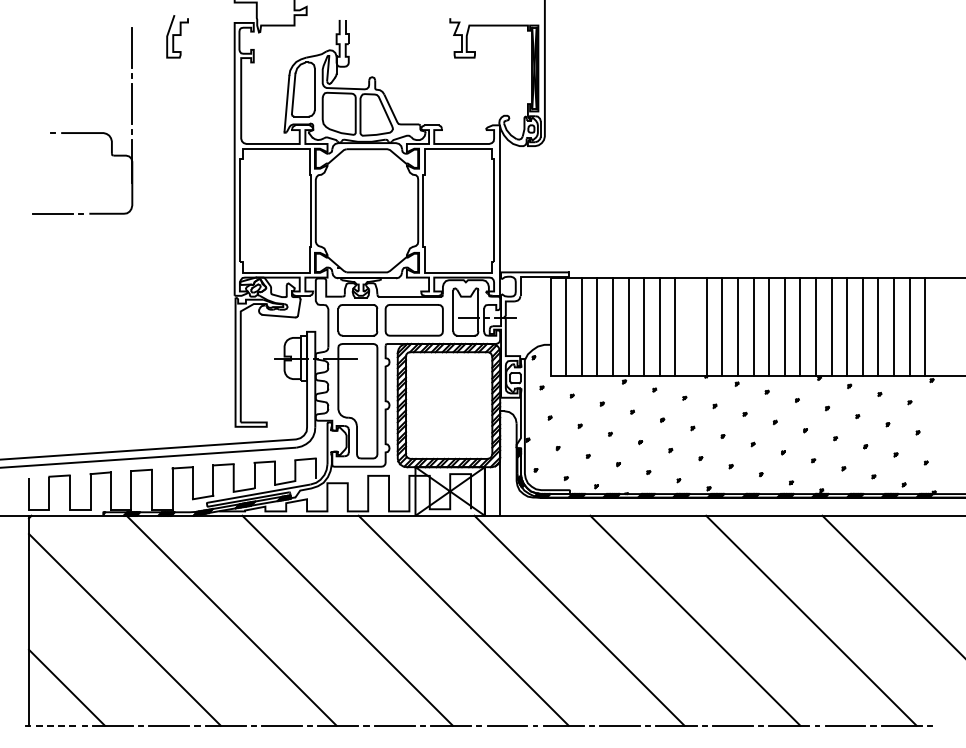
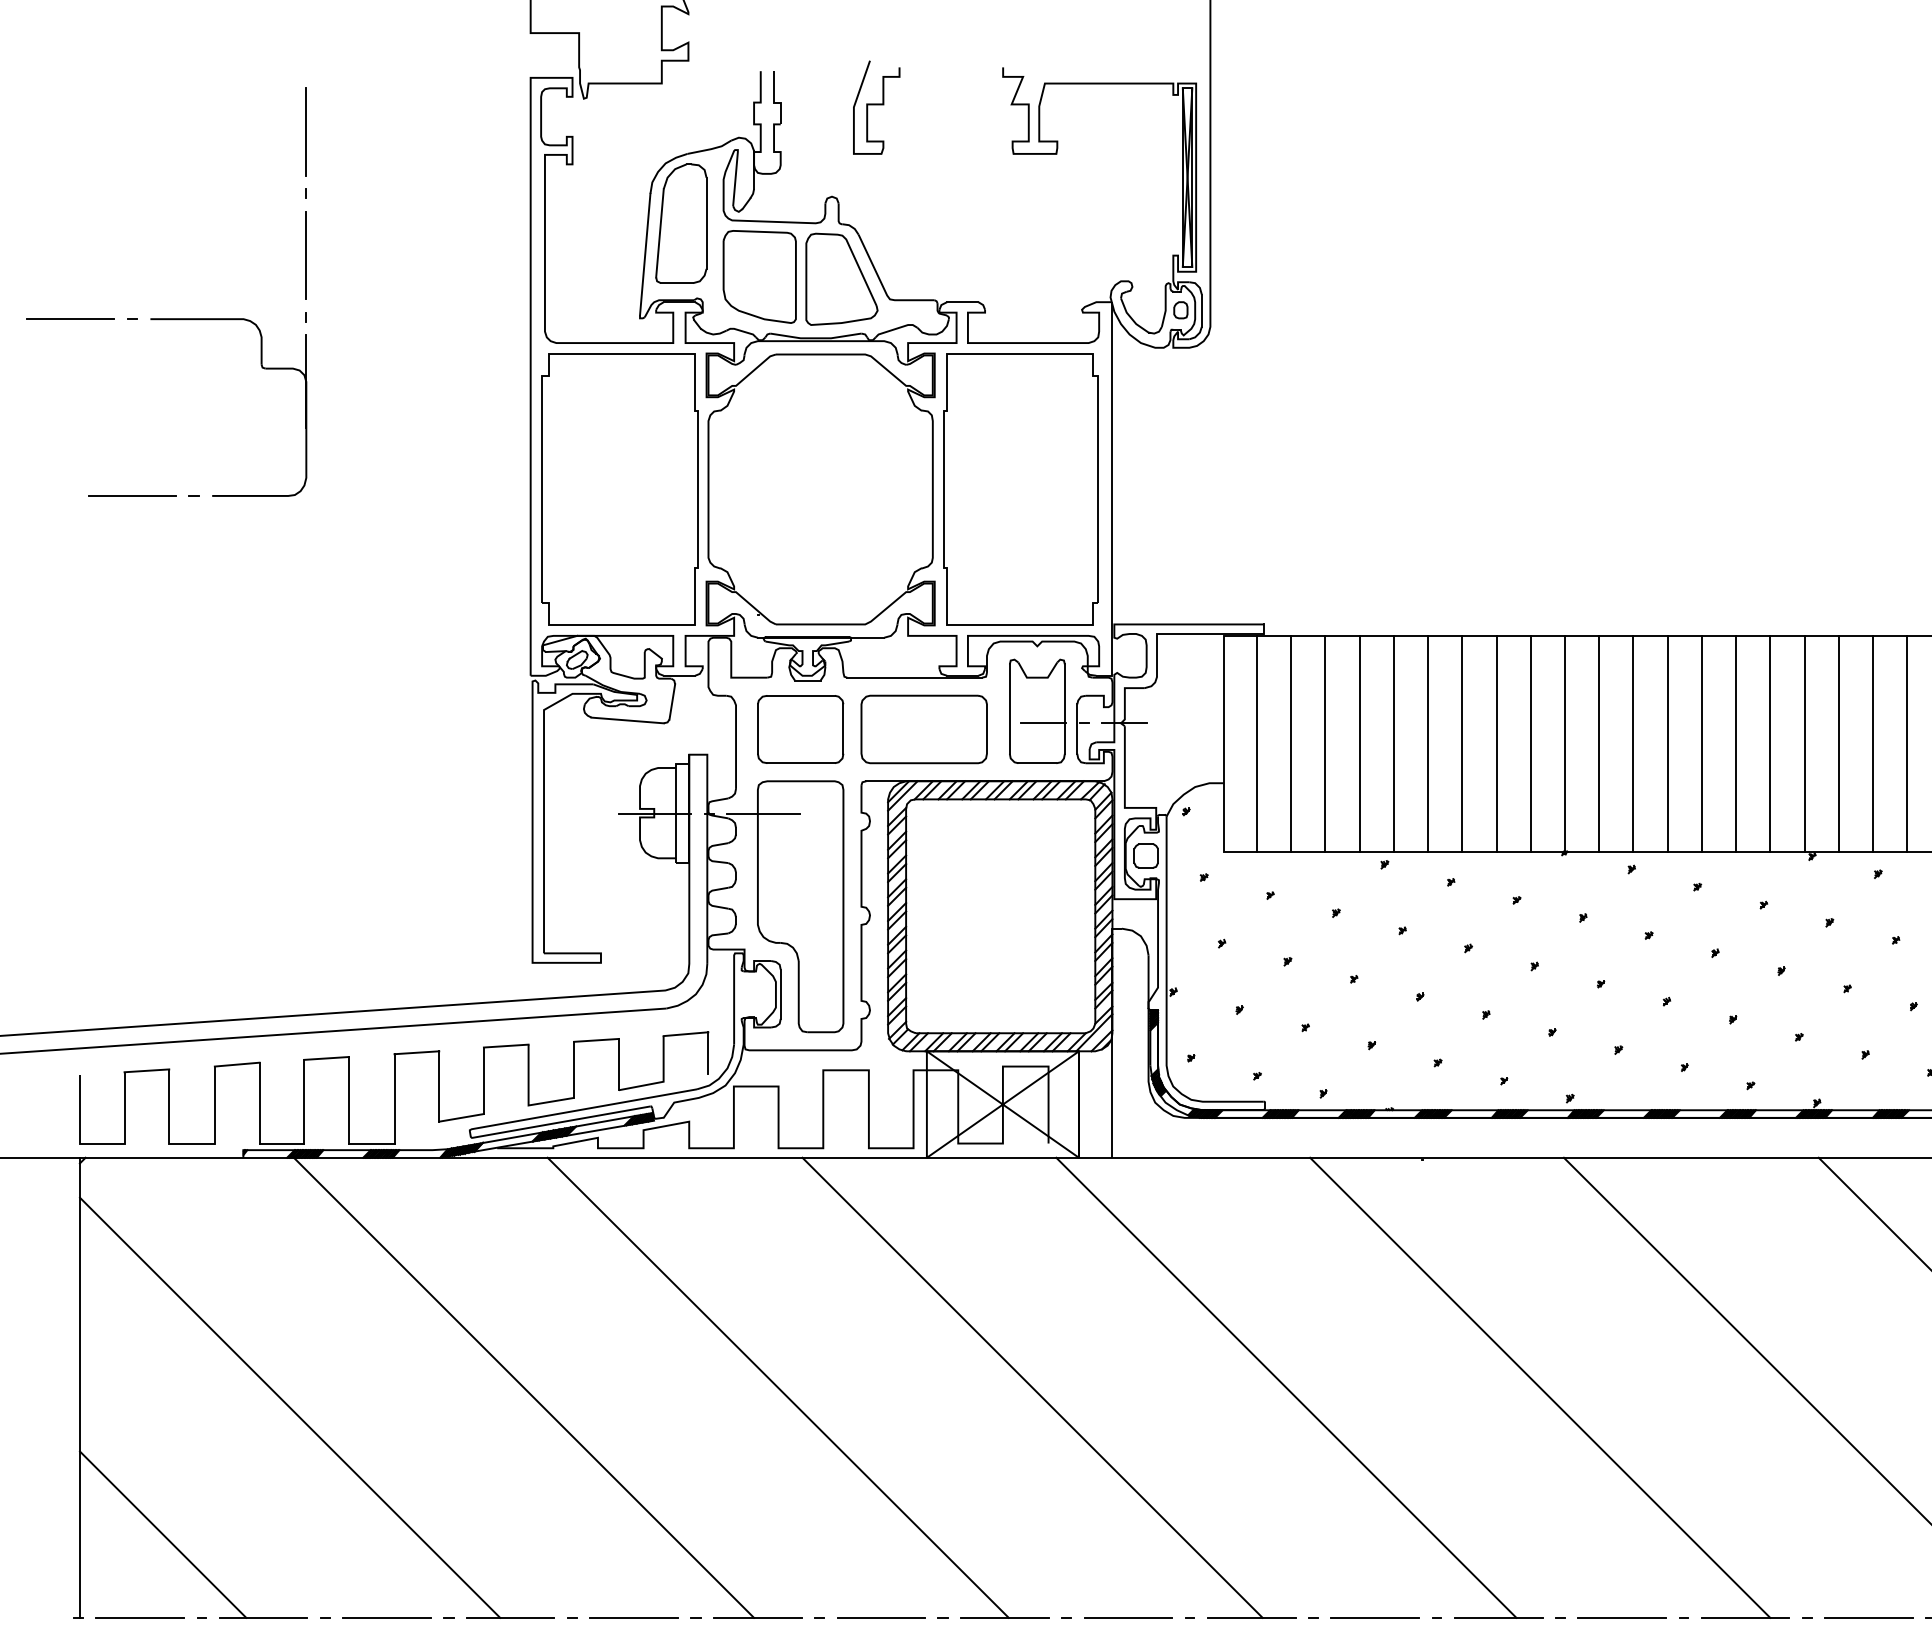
curve: (177, 35) -> (876, 105), moved
line: (24, 133) -> (70, 320), added
line: (691, 326) -> (1531, 743), added
line: (56, 725) -> (140, 1617), dashed -> solid

